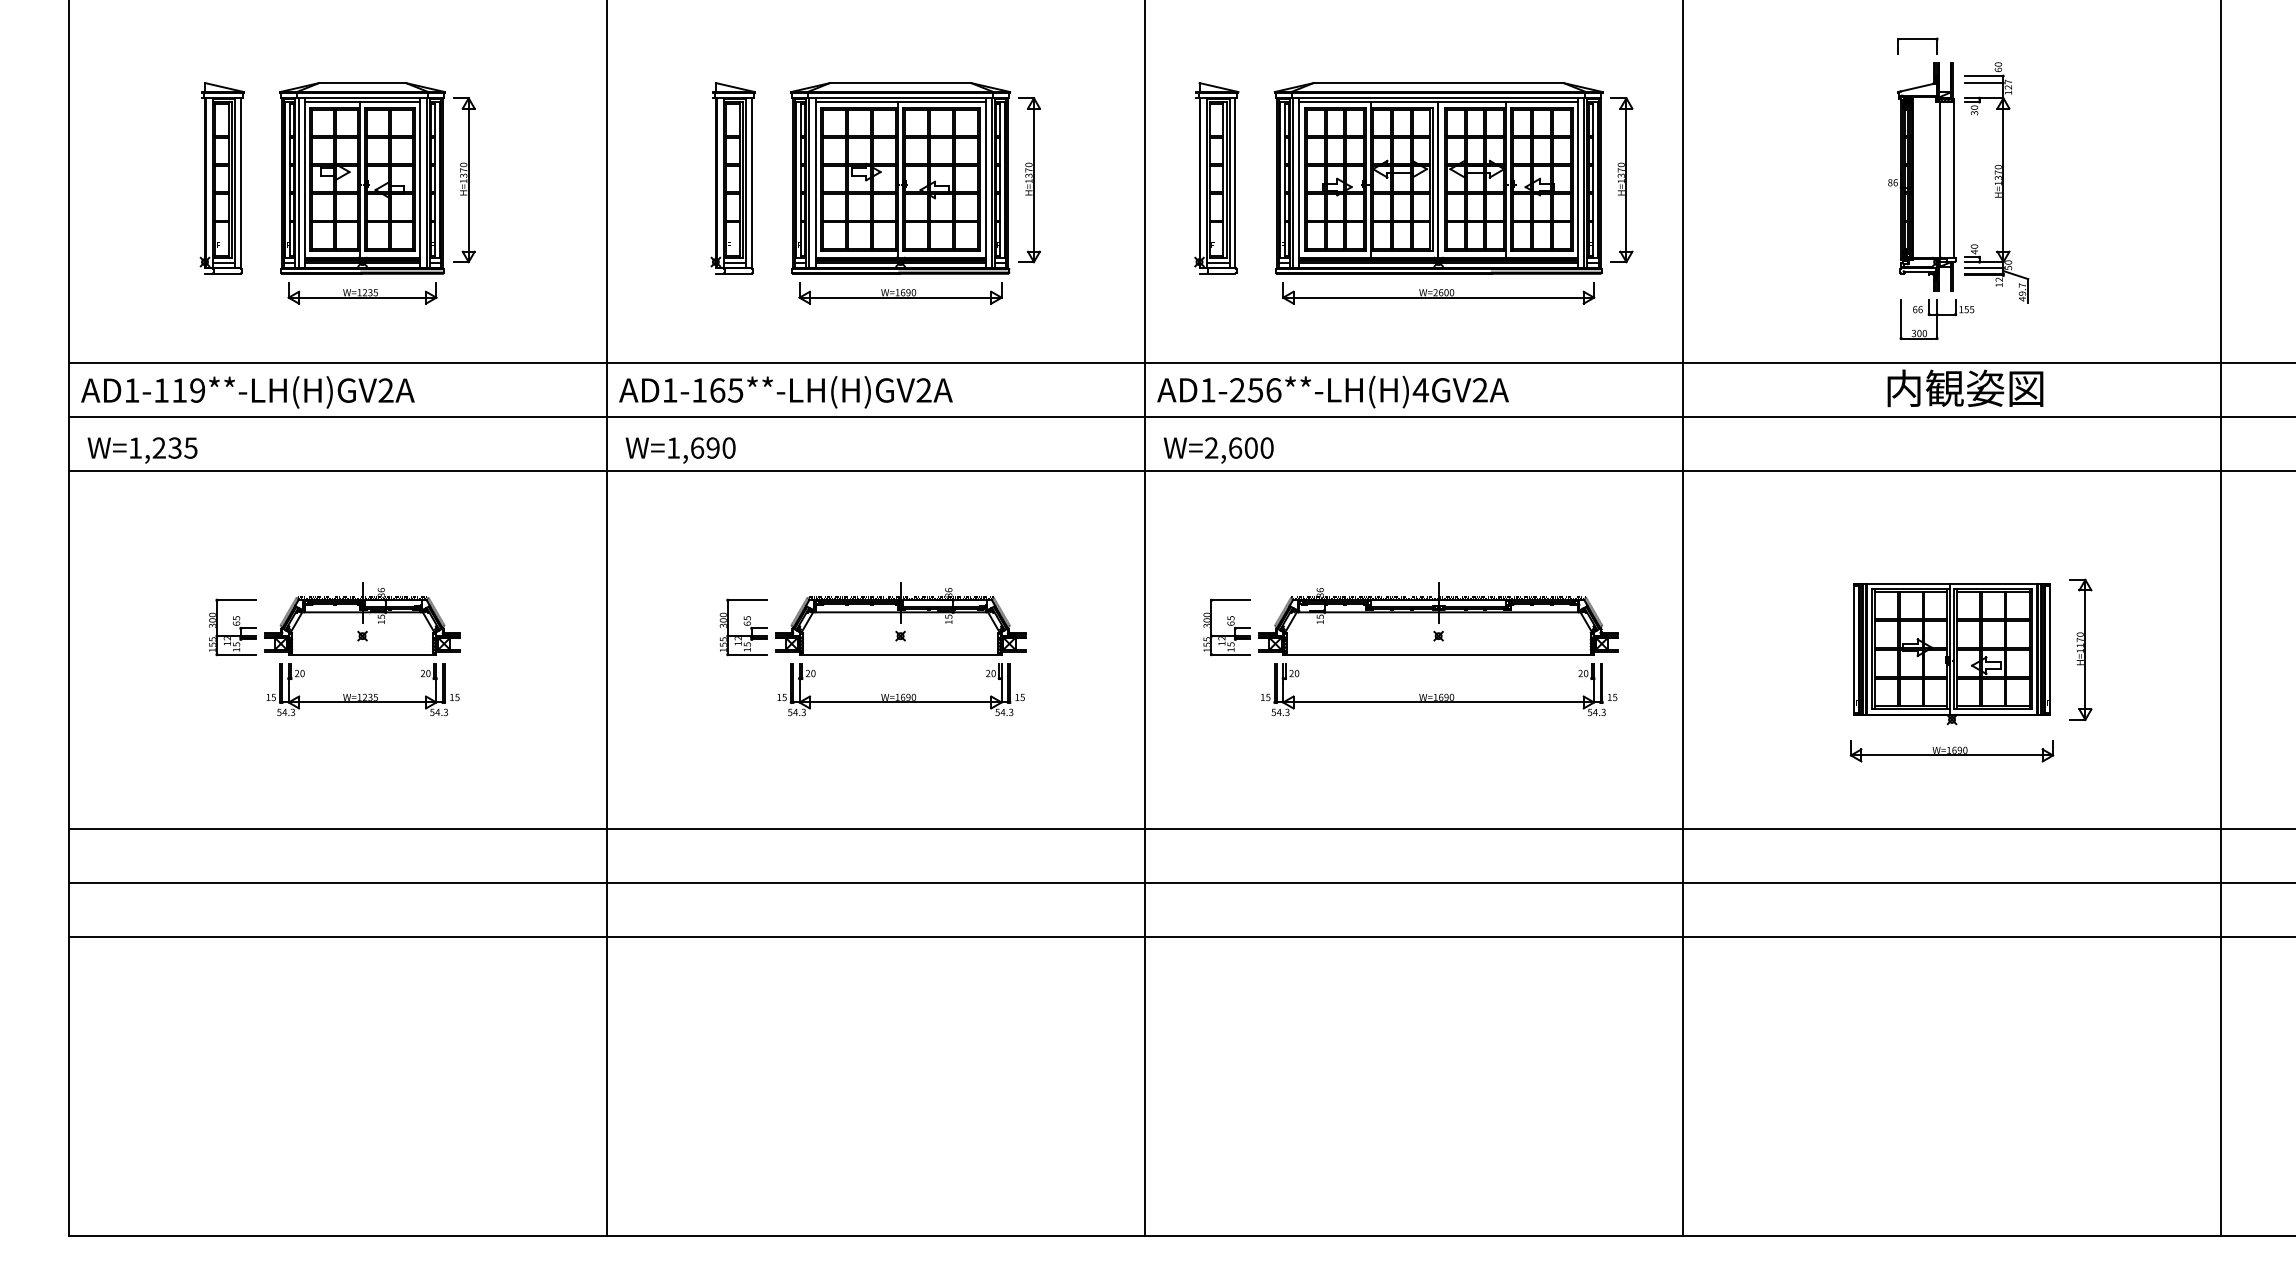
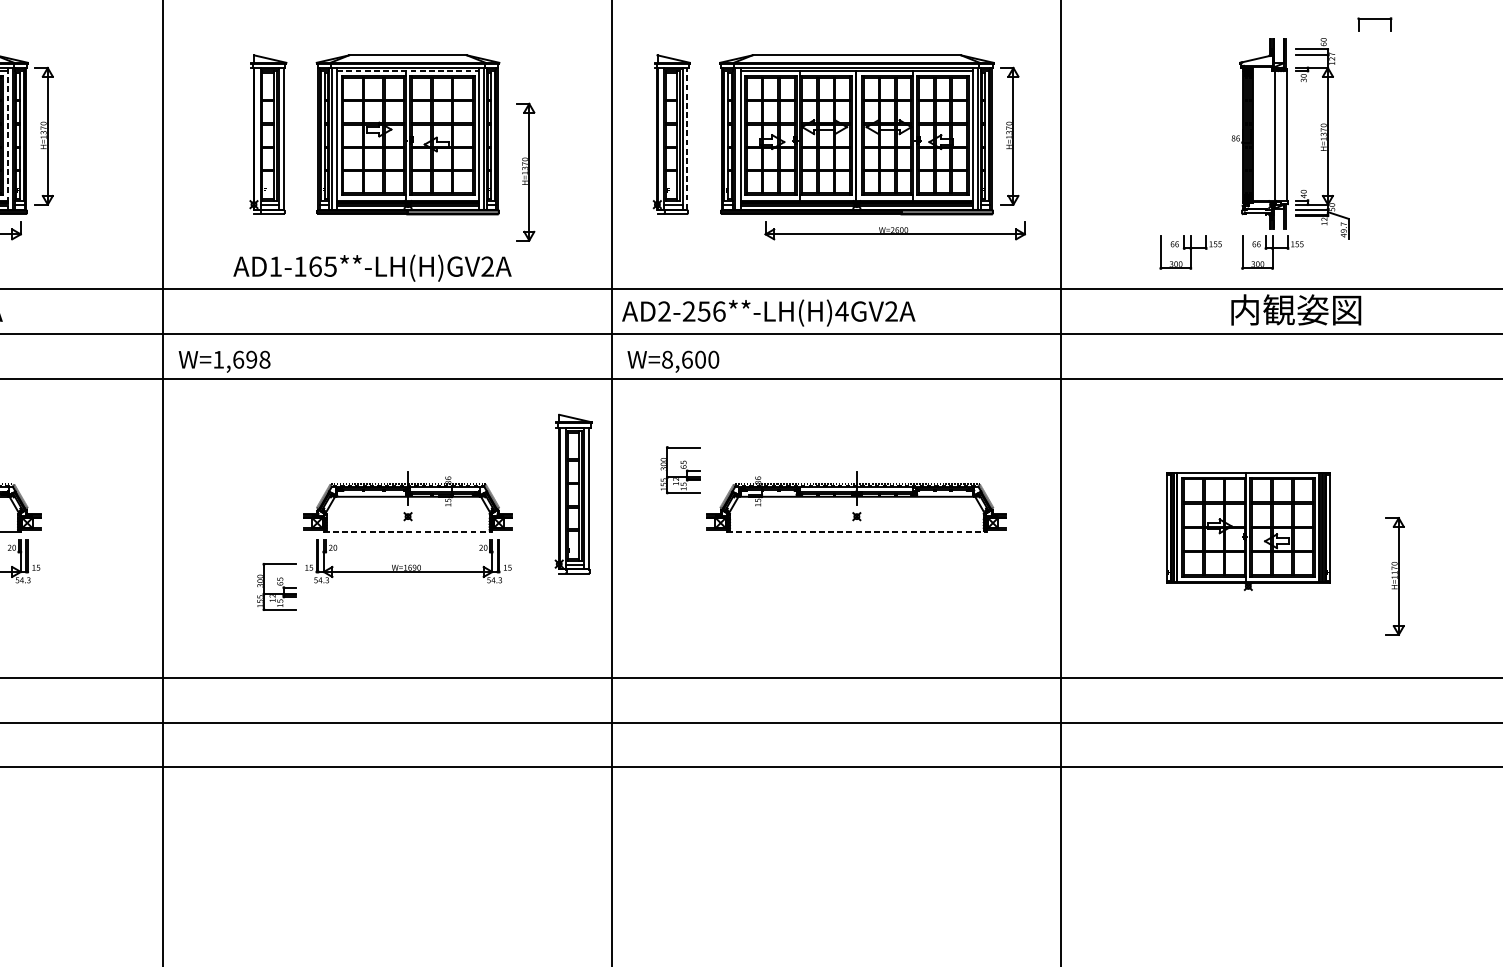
part: (1917, 45) -> (1374, 23), moved
line: (901, 102) -> (408, 71), solid -> dashed
part: (1029, 180) -> (525, 172), moved
line: (420, 183) -> (7, 139), solid -> dashed
line: (1235, 183) -> (687, 139), solid -> dashed
part: (900, 293) -> (407, 230), removed
part: (1438, 293) -> (895, 230), moved
part: (1838, 319) -> (1190, 252), added
text: (1207, 390) -> (664, 311), AD1-256**-LH(H)4GV2A -> AD2-256**-LH(H)4GV2A
text: (785, 392) -> (372, 268), moved
text: (728, 447) -> (264, 359), W=1,690 -> W=1,698
text: (1211, 447) -> (667, 359), W=2,600 -> W=8,600
part: (1098, 609) -> (573, 494), added
part: (743, 627) -> (277, 587), moved
part: (1226, 627) -> (679, 470), moved
part: (2080, 649) -> (1394, 576), moved
line: (901, 654) -> (408, 531), solid -> dashed
line: (1439, 654) -> (857, 531), solid -> dashed
part: (1951, 654) -> (1247, 531), moved
part: (1439, 689) -> (857, 561), removed
part: (1951, 751) -> (1284, 612), removed

